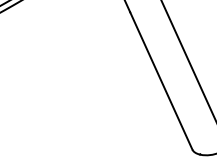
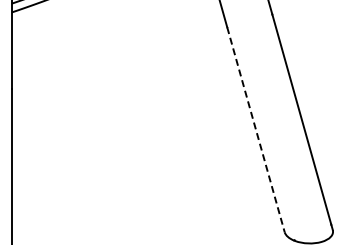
line: (161, 81) -> (256, 130), solid -> dashed

